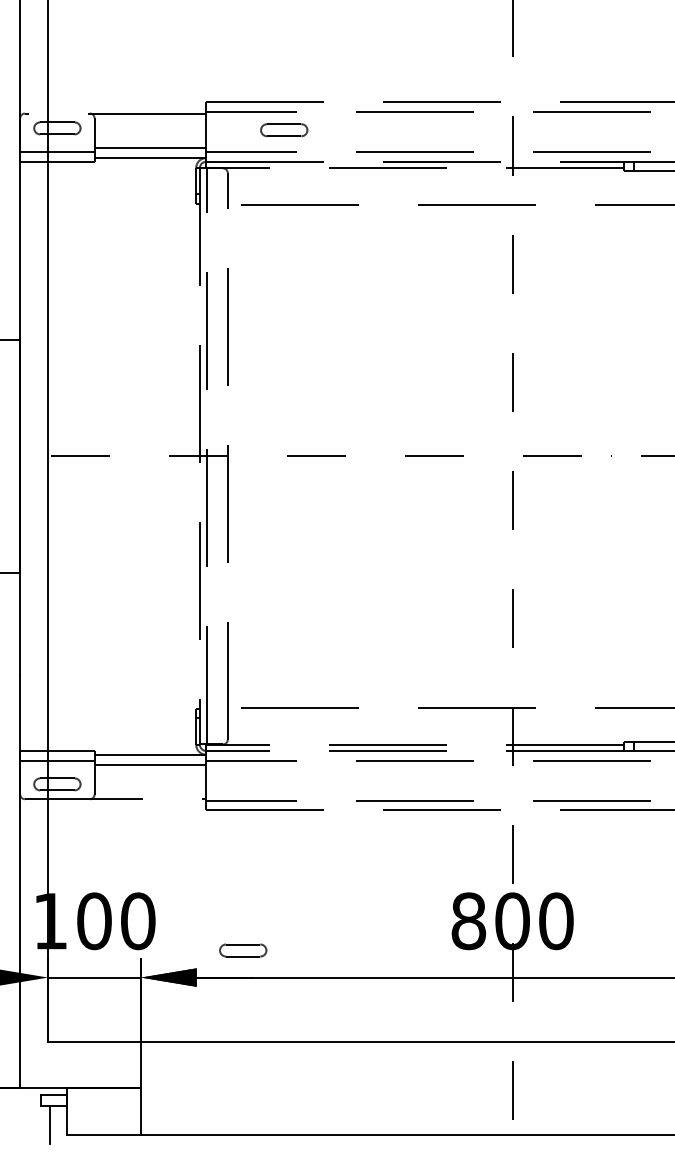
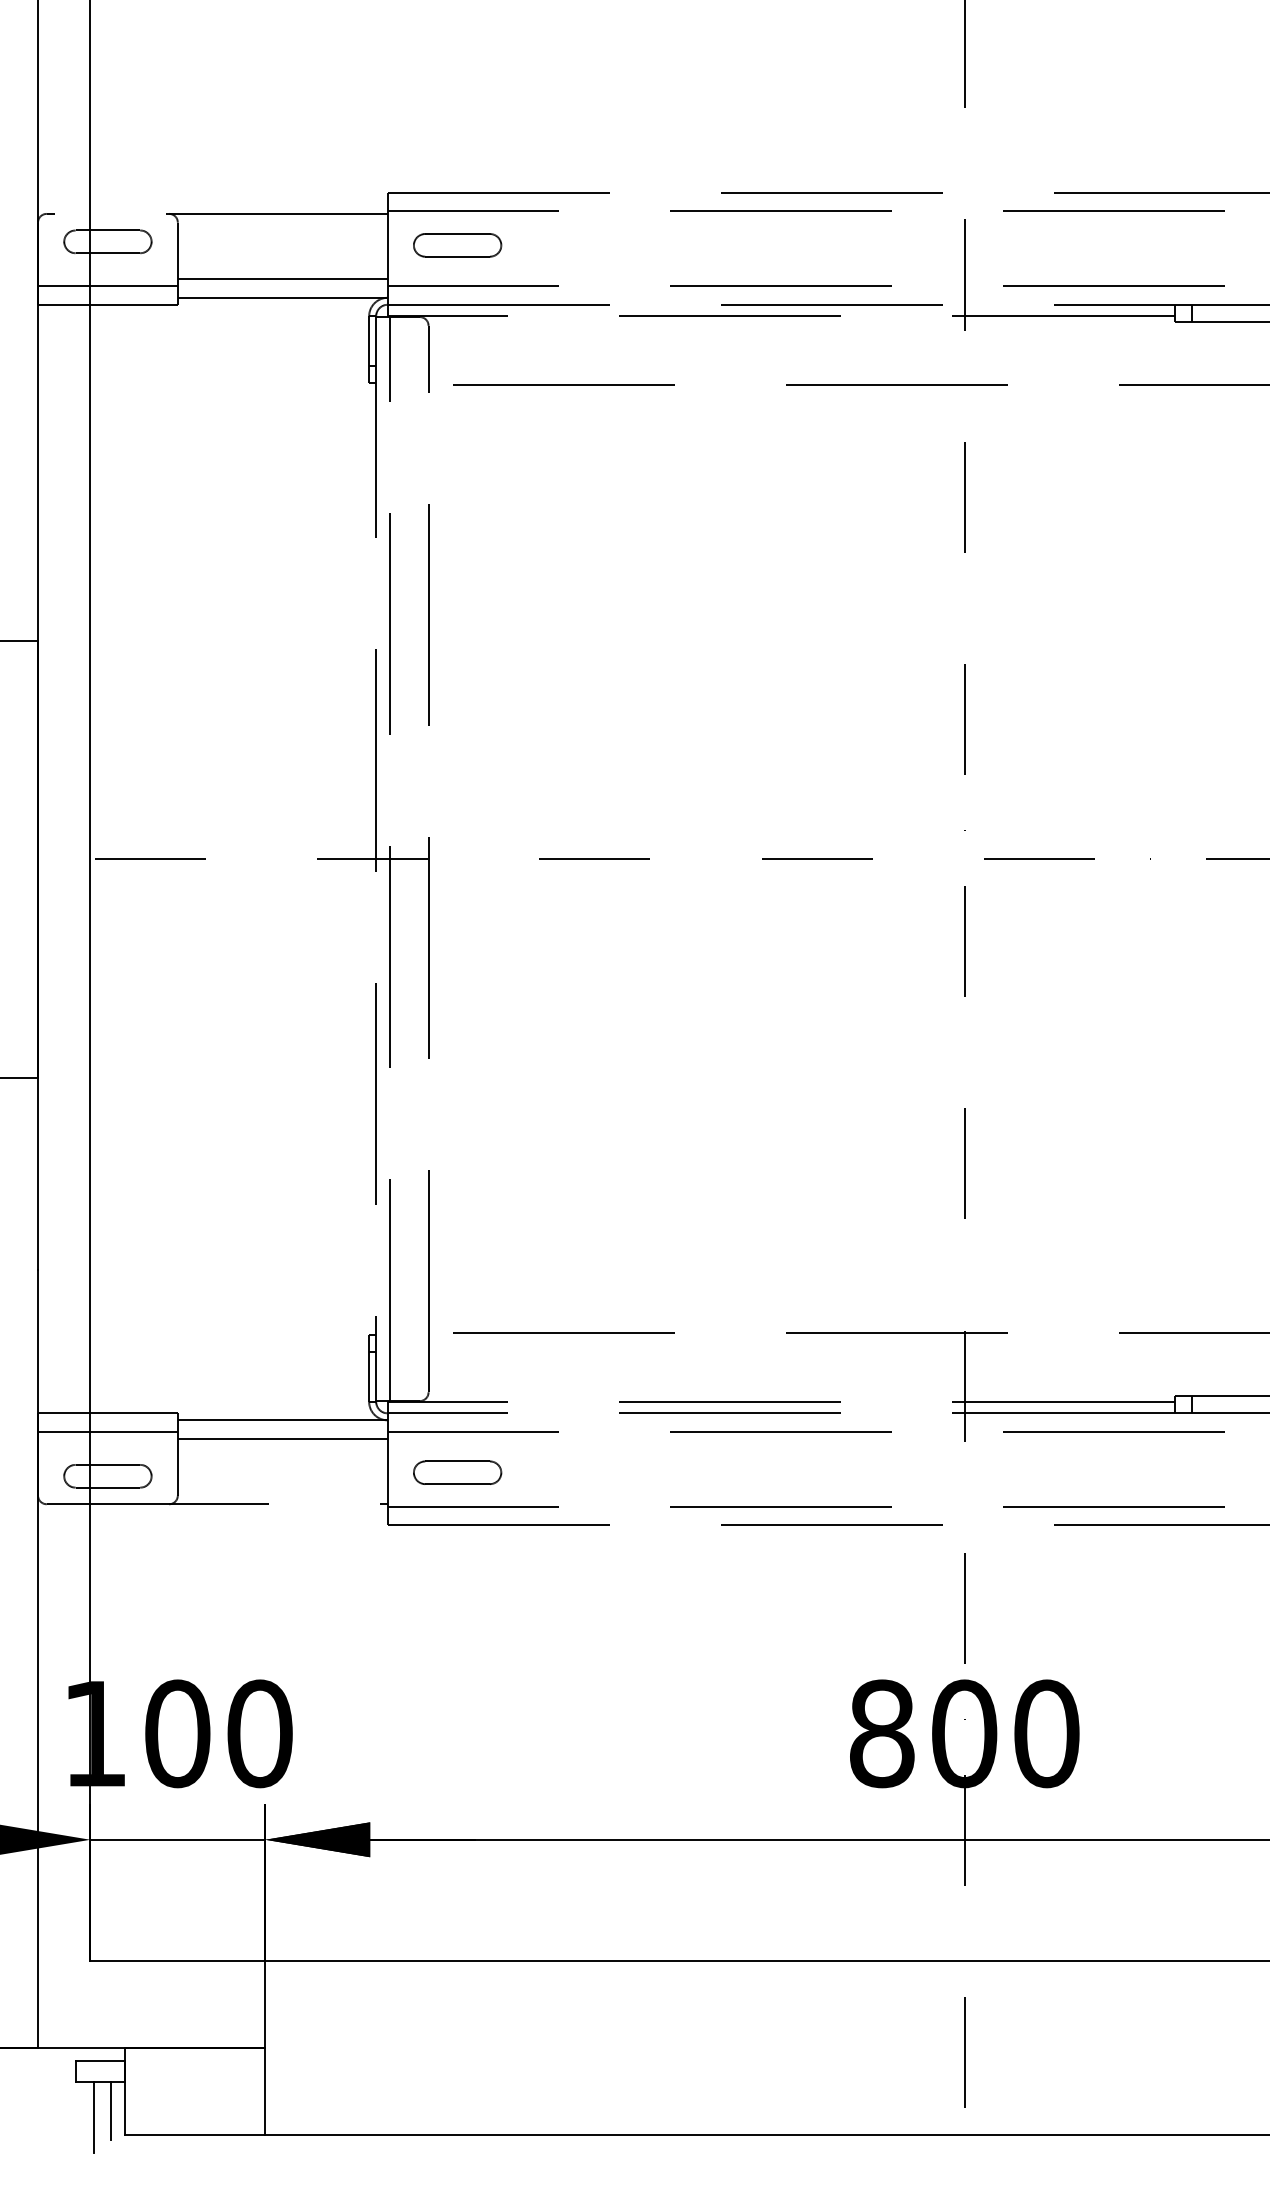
part: (284, 130) -> (458, 245), moved
part: (243, 950) -> (458, 1472), moved
line: (59, 1121) -> (111, 2110), added

